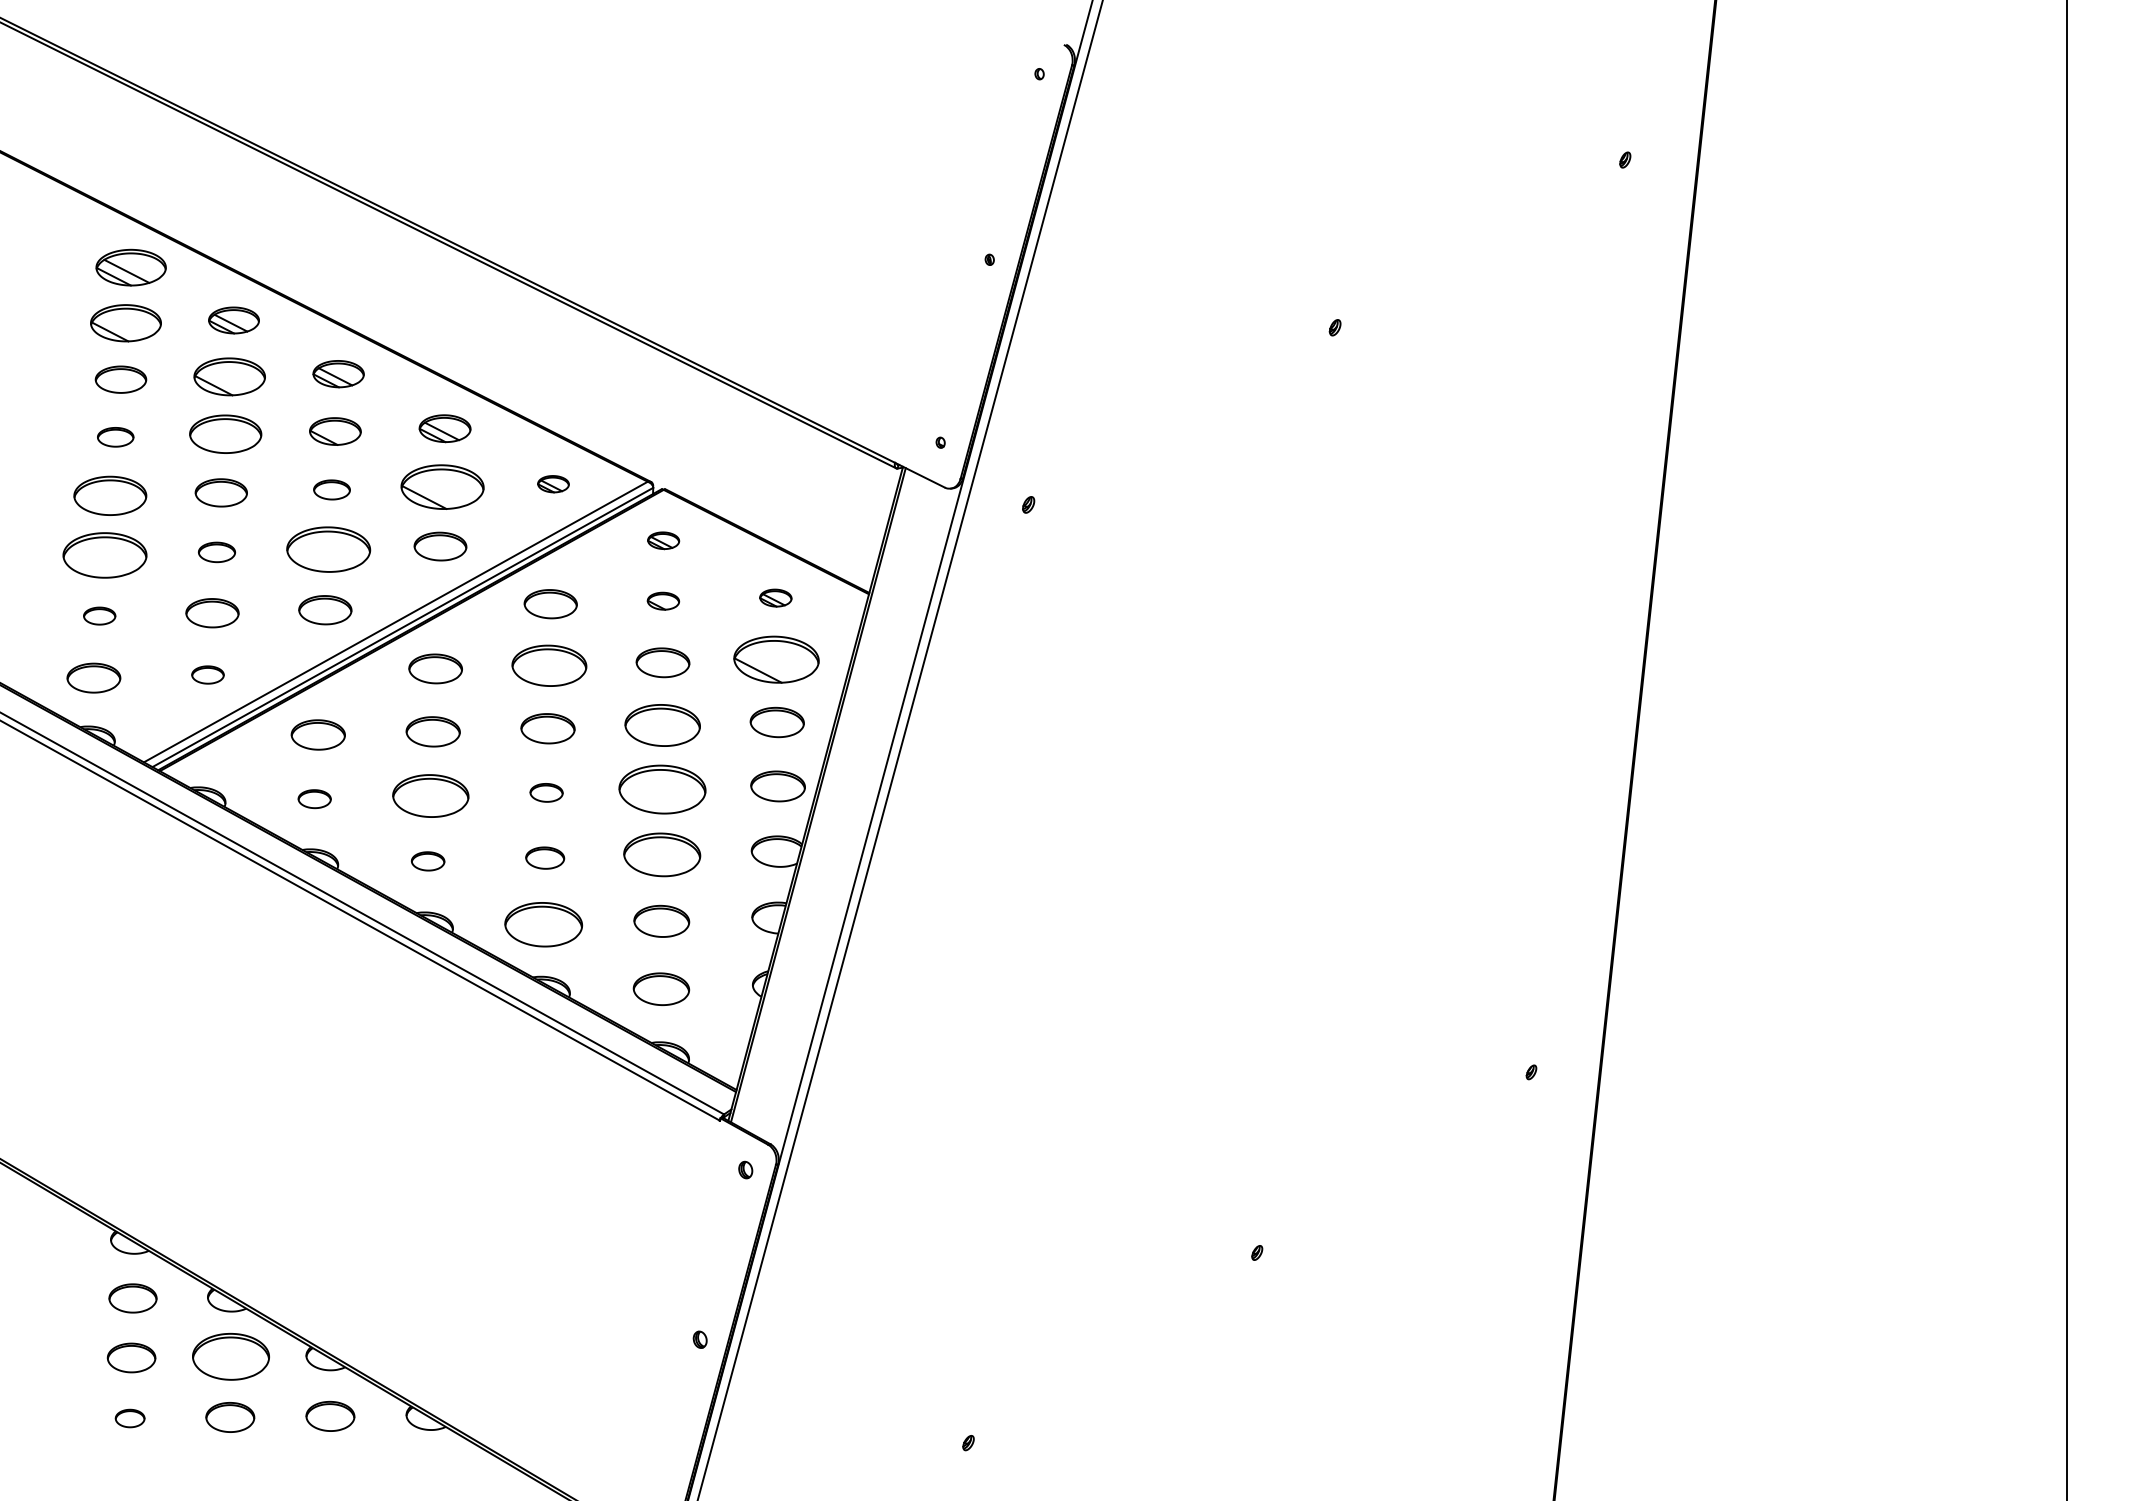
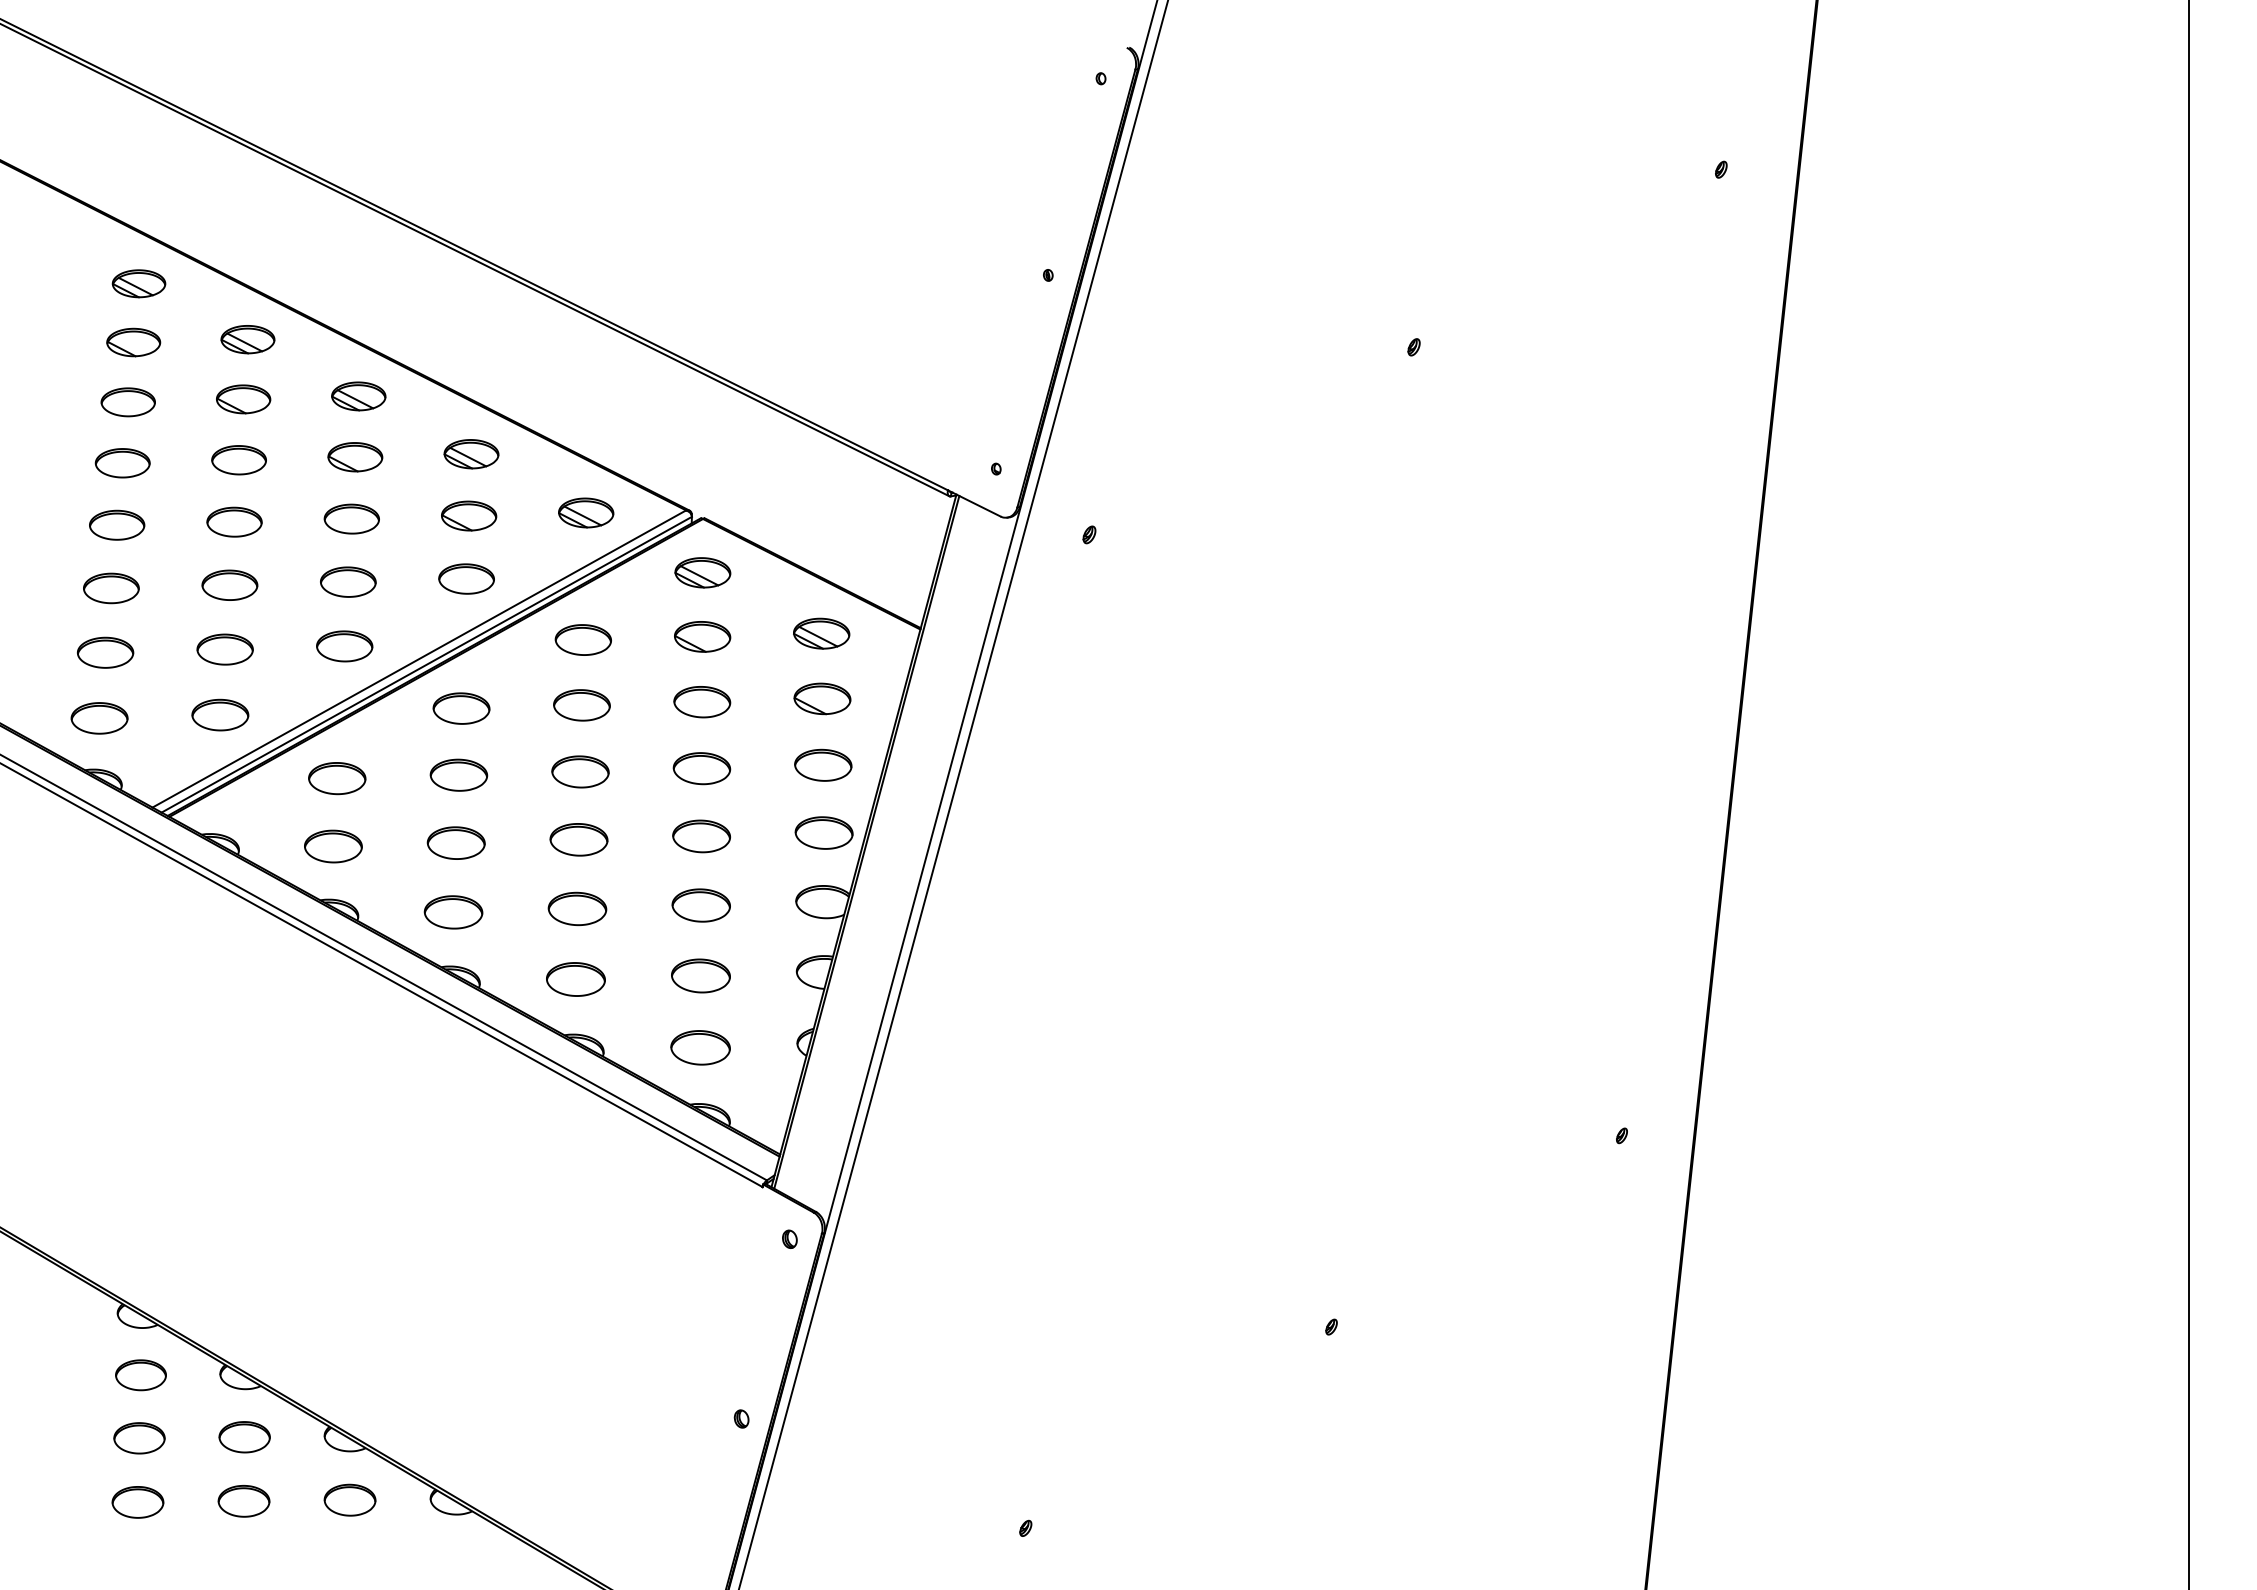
part: (130, 267) -> (138, 283), size x0.71
part: (125, 323) -> (133, 342), size x0.71
part: (229, 377) -> (243, 399), size x0.71
part: (225, 434) -> (238, 460), size x0.71
part: (115, 437) -> (122, 463), size x1.43
part: (553, 483) -> (586, 512), size x1.67
part: (443, 486) -> (469, 515), size x0.62
part: (331, 489) -> (351, 518), size x1.43
part: (110, 495) -> (117, 524), size x0.71
part: (663, 540) -> (702, 572), size x1.67
part: (328, 548) -> (348, 581), size x0.62
part: (216, 551) -> (229, 584), size x1.43
part: (105, 555) -> (111, 588), size x0.62
part: (775, 597) -> (821, 633), size x1.67
part: (663, 600) -> (702, 636), size x1.67
part: (99, 615) -> (105, 652), size x1.67
part: (776, 659) -> (822, 698), size x0.62
part: (548, 665) -> (581, 705), size x0.71
part: (208, 674) -> (220, 714), size x1.67
part: (662, 725) -> (701, 768), size x0.71
part: (662, 789) -> (701, 836), size x0.62
part: (546, 792) -> (578, 839), size x1.67
part: (429, 795) -> (455, 842), size x0.71
part: (314, 799) -> (333, 846), size x1.67
part: (661, 854) -> (700, 905), size x0.71
part: (545, 857) -> (577, 908), size x1.43
part: (428, 861) -> (453, 912), size x1.67
part: (543, 924) -> (575, 979), size x0.71
part: (230, 1357) -> (244, 1437), size x0.62
part: (129, 1418) -> (137, 1502), size x1.67

